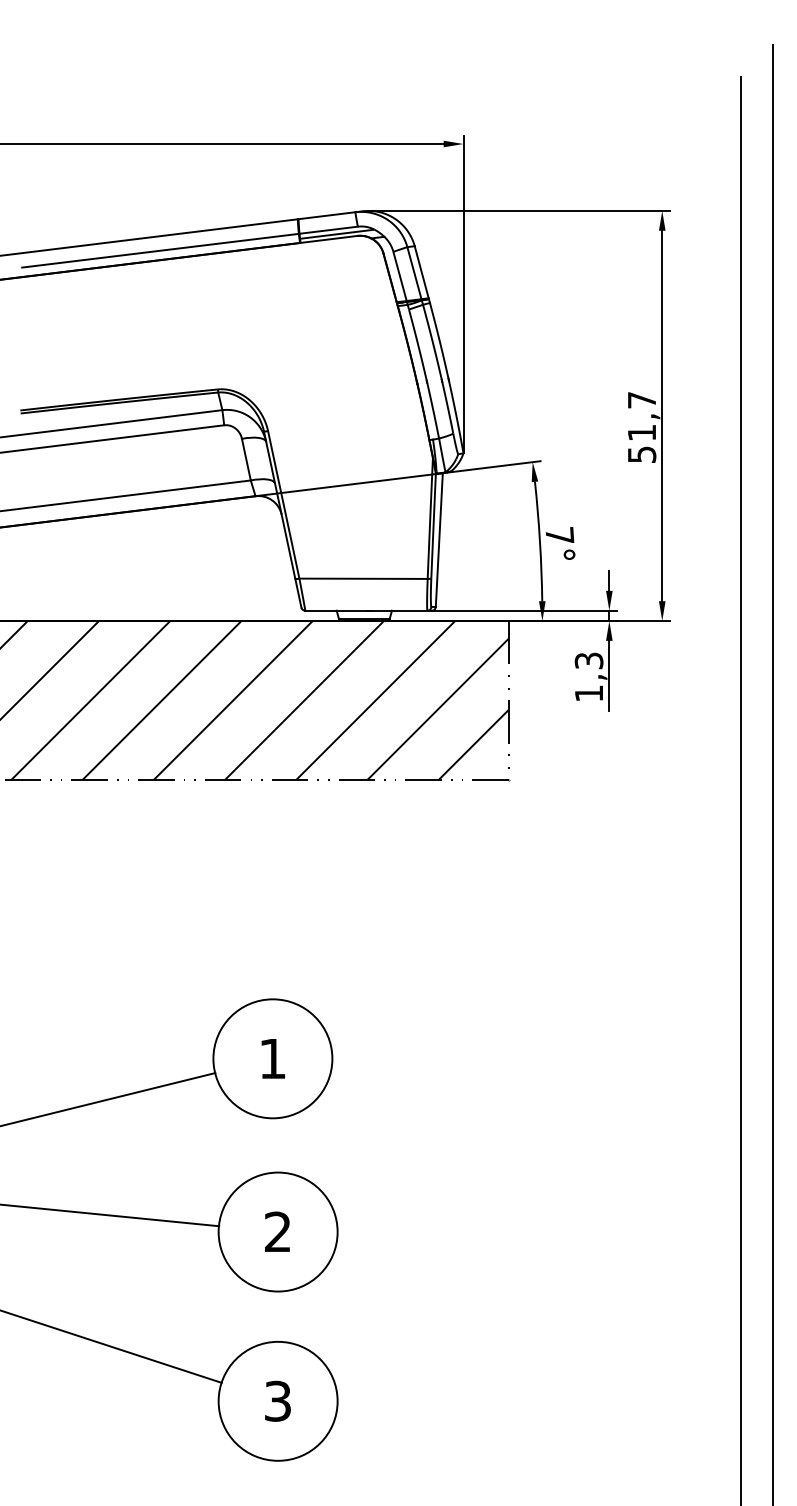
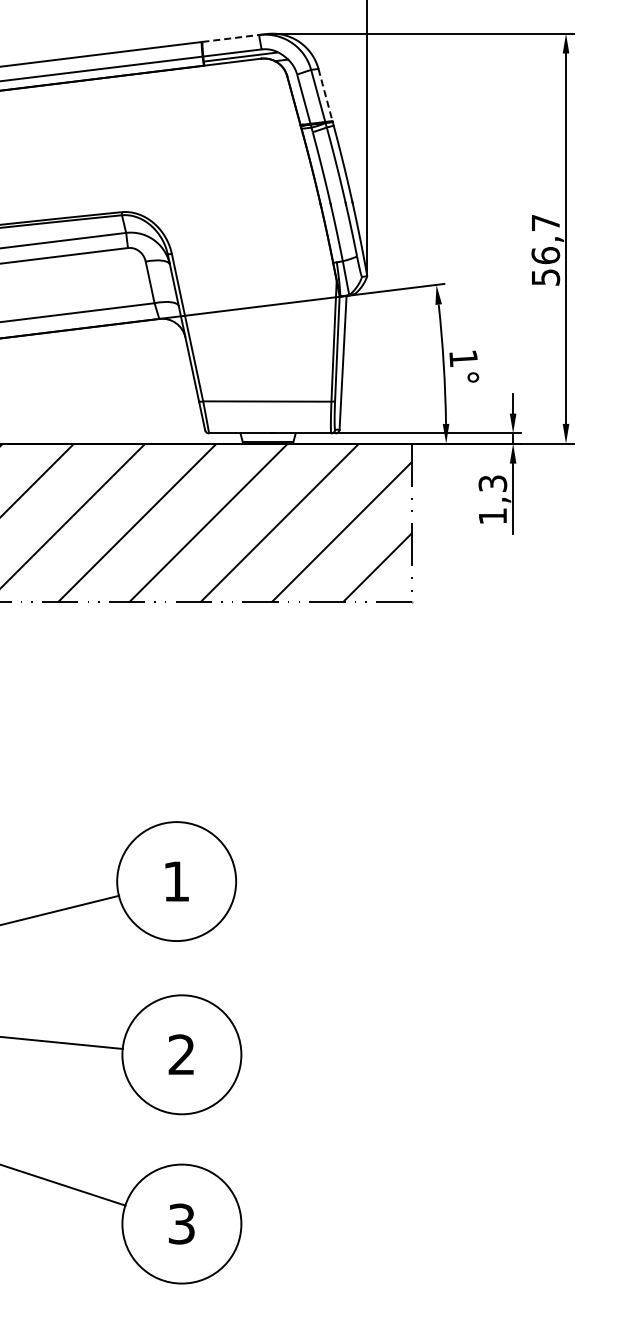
line: (326, 215) -> (230, 38), solid -> dashed
line: (421, 272) -> (325, 95), solid -> dashed
text: (641, 432) -> (545, 255), 51,7 -> 56,7
text: (559, 535) -> (463, 358), 7° -> 1°

